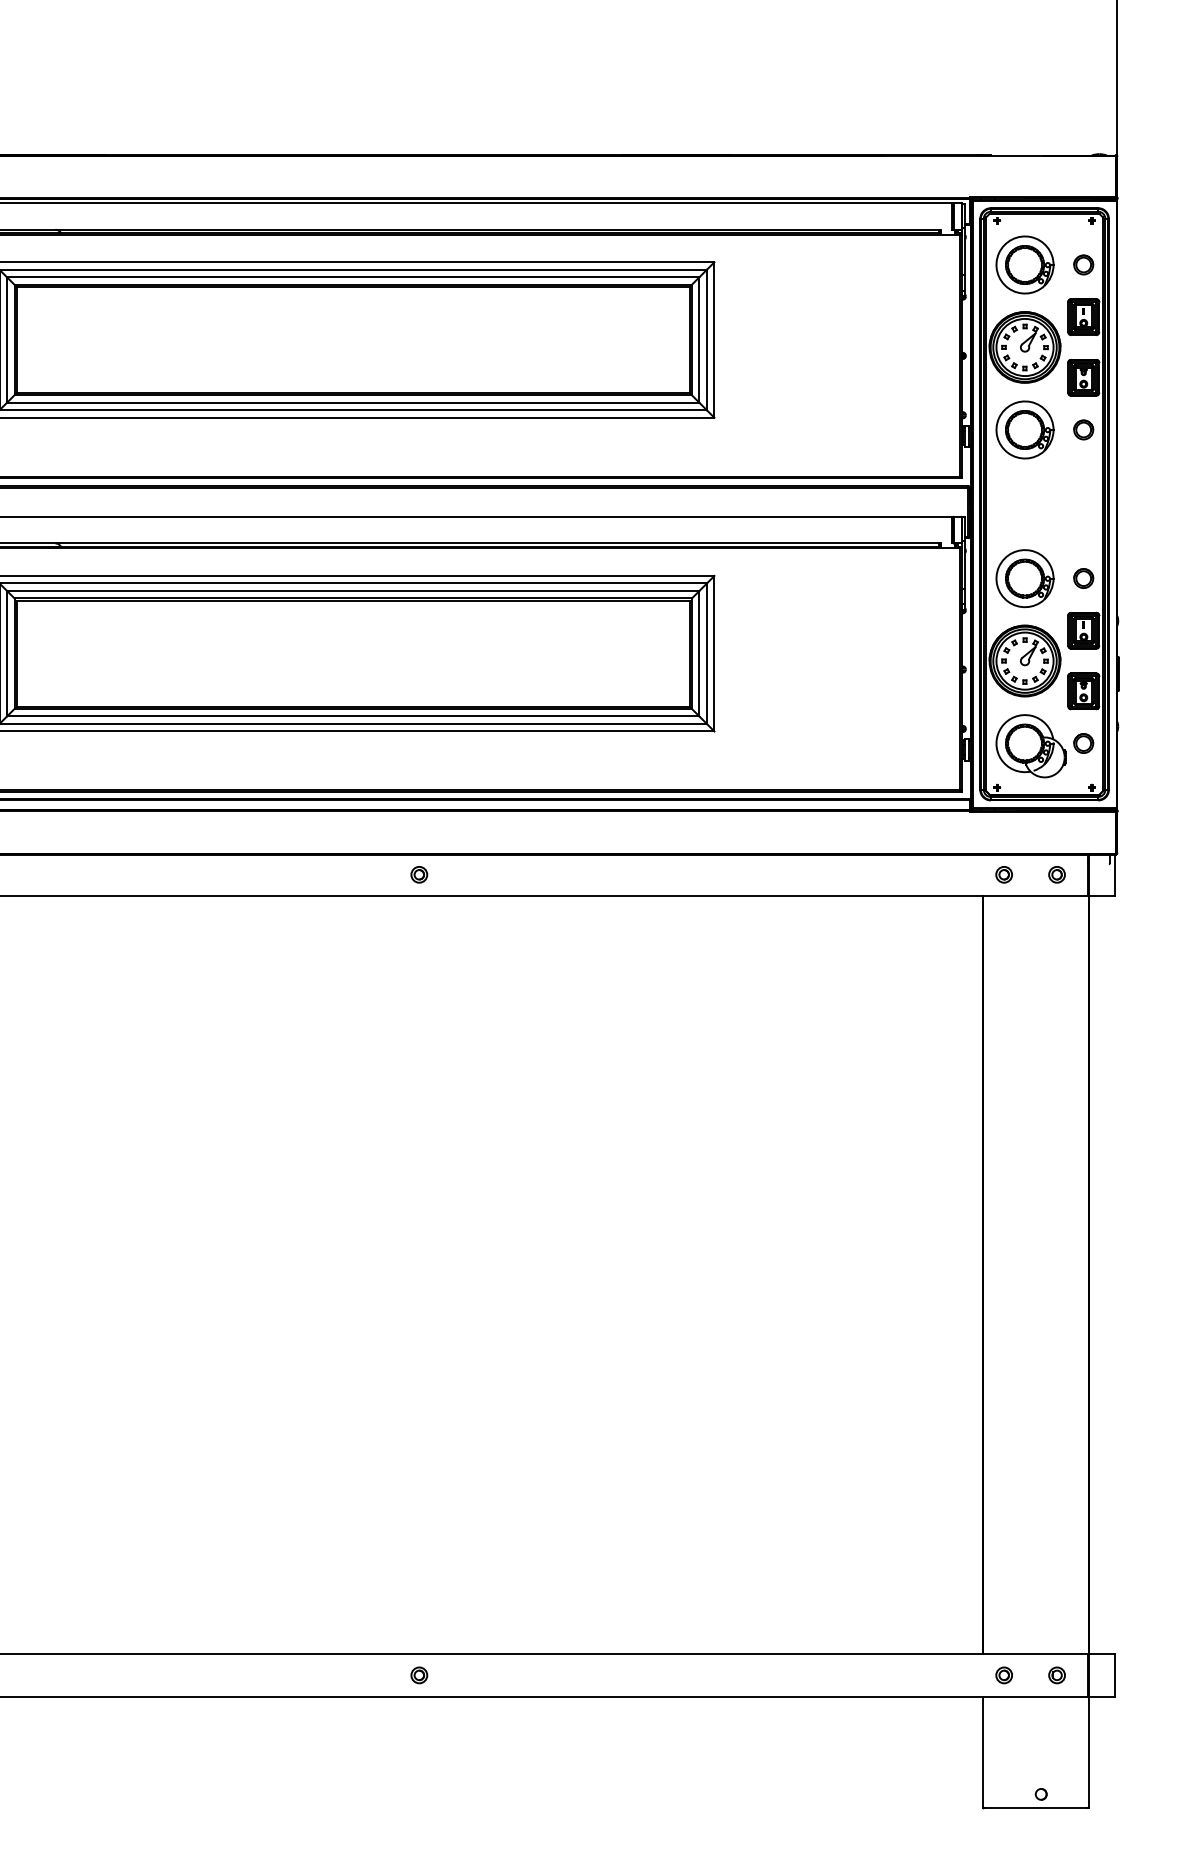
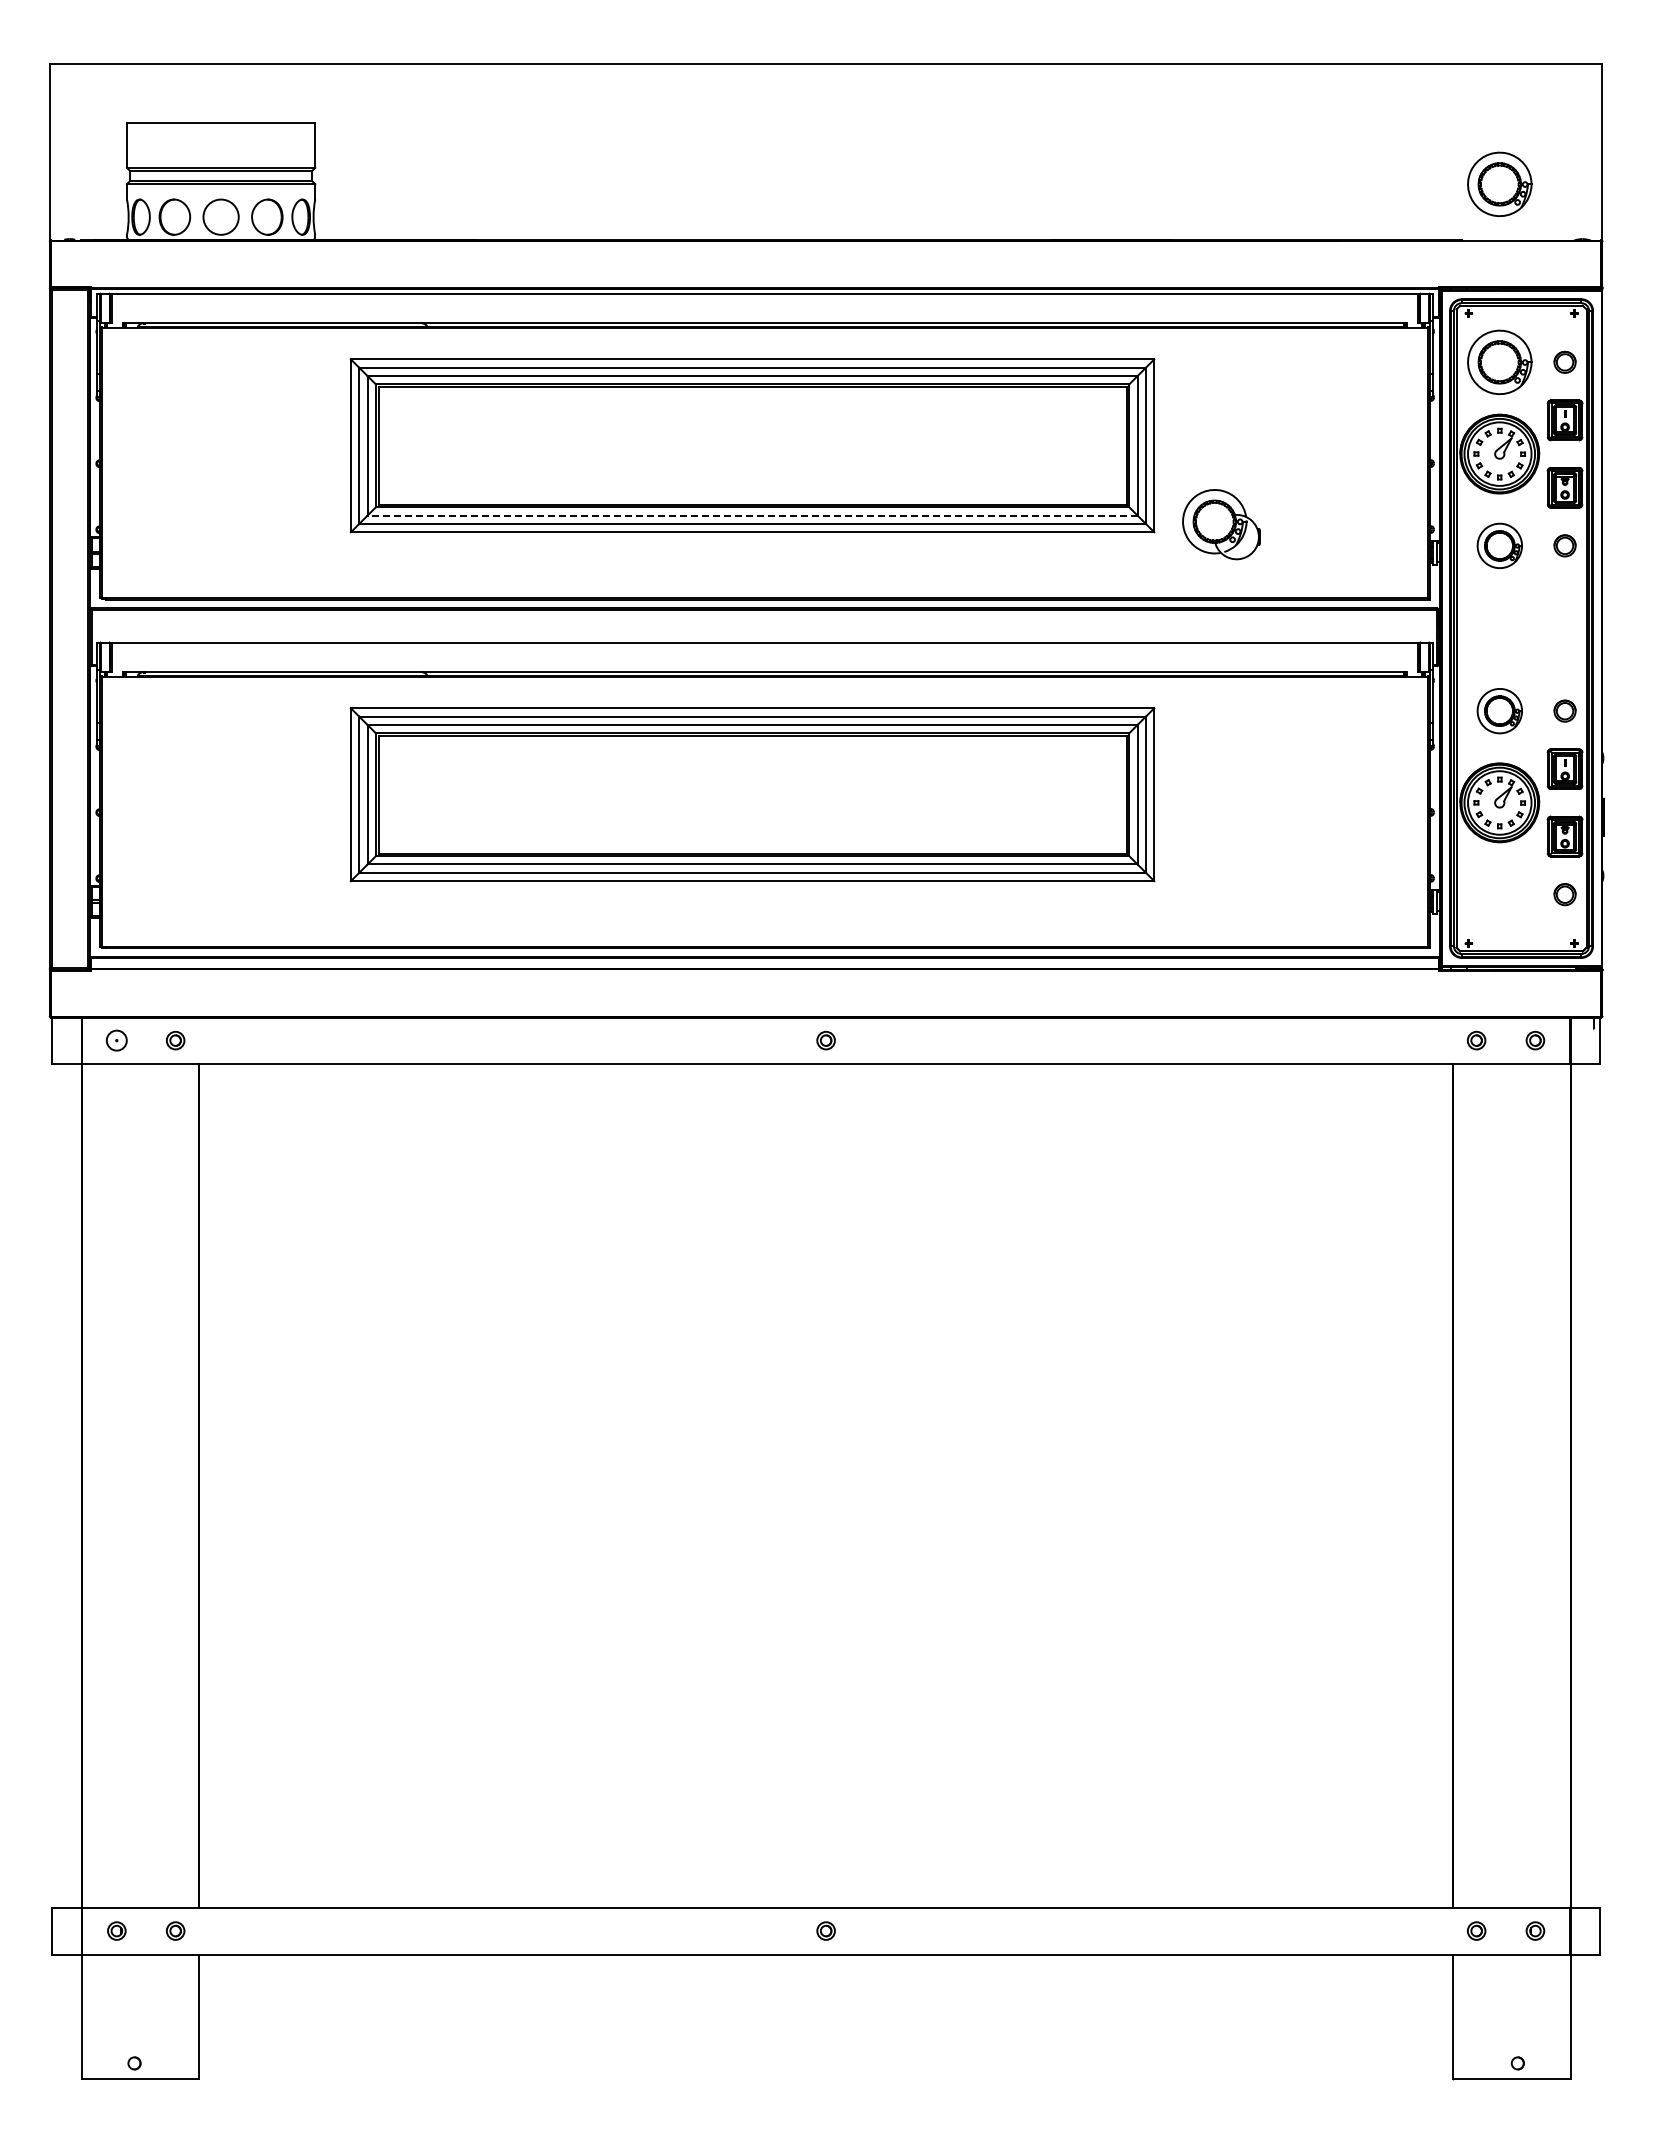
part: (1024, 104) -> (1499, 183), added
line: (353, 402) -> (752, 515), solid -> dashed
part: (1024, 429) -> (1499, 545), size x0.7
part: (1024, 577) -> (1499, 710), size x0.7
part: (1031, 746) -> (1221, 524), moved

